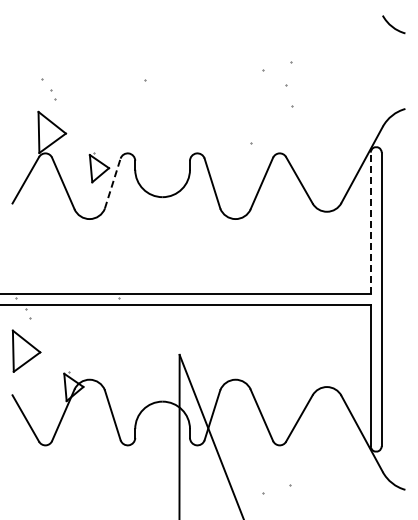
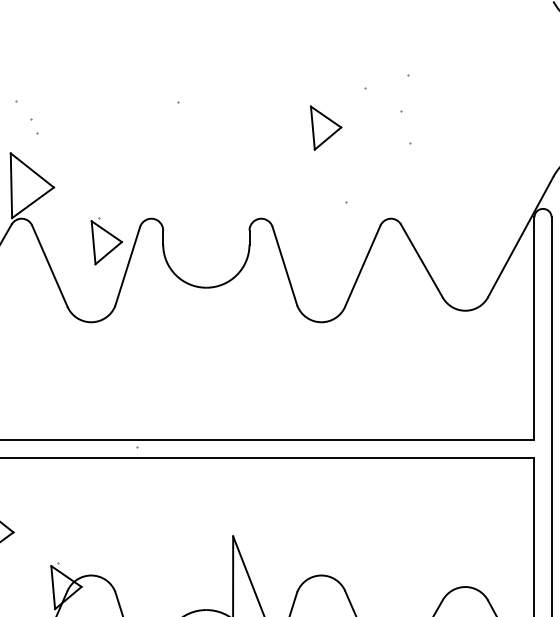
part: (238, 95) -> (325, 127), added
line: (112, 183) -> (127, 266), dashed -> solid
line: (370, 223) -> (534, 329), dashed -> solid

